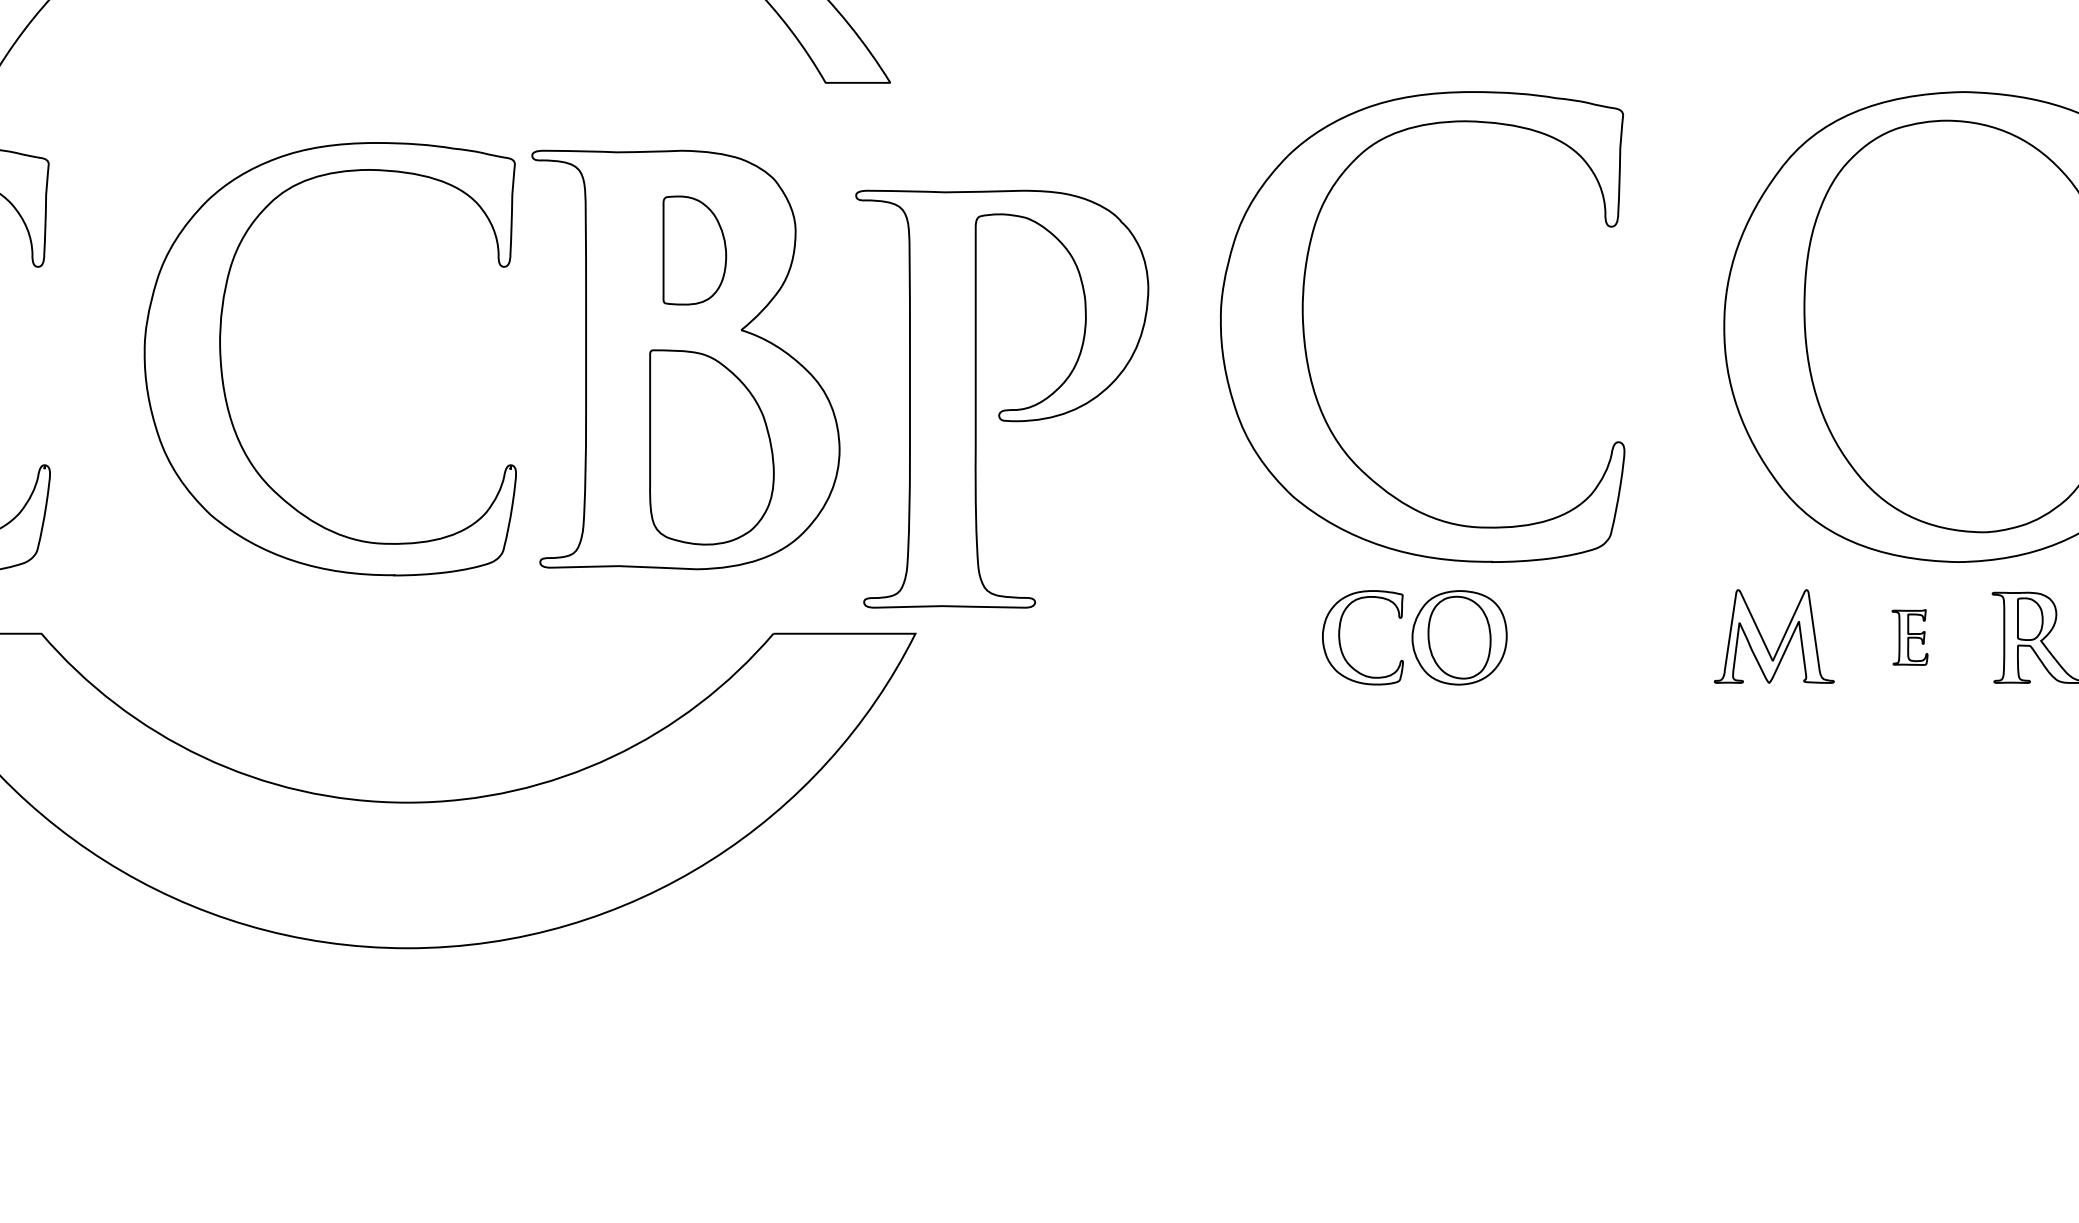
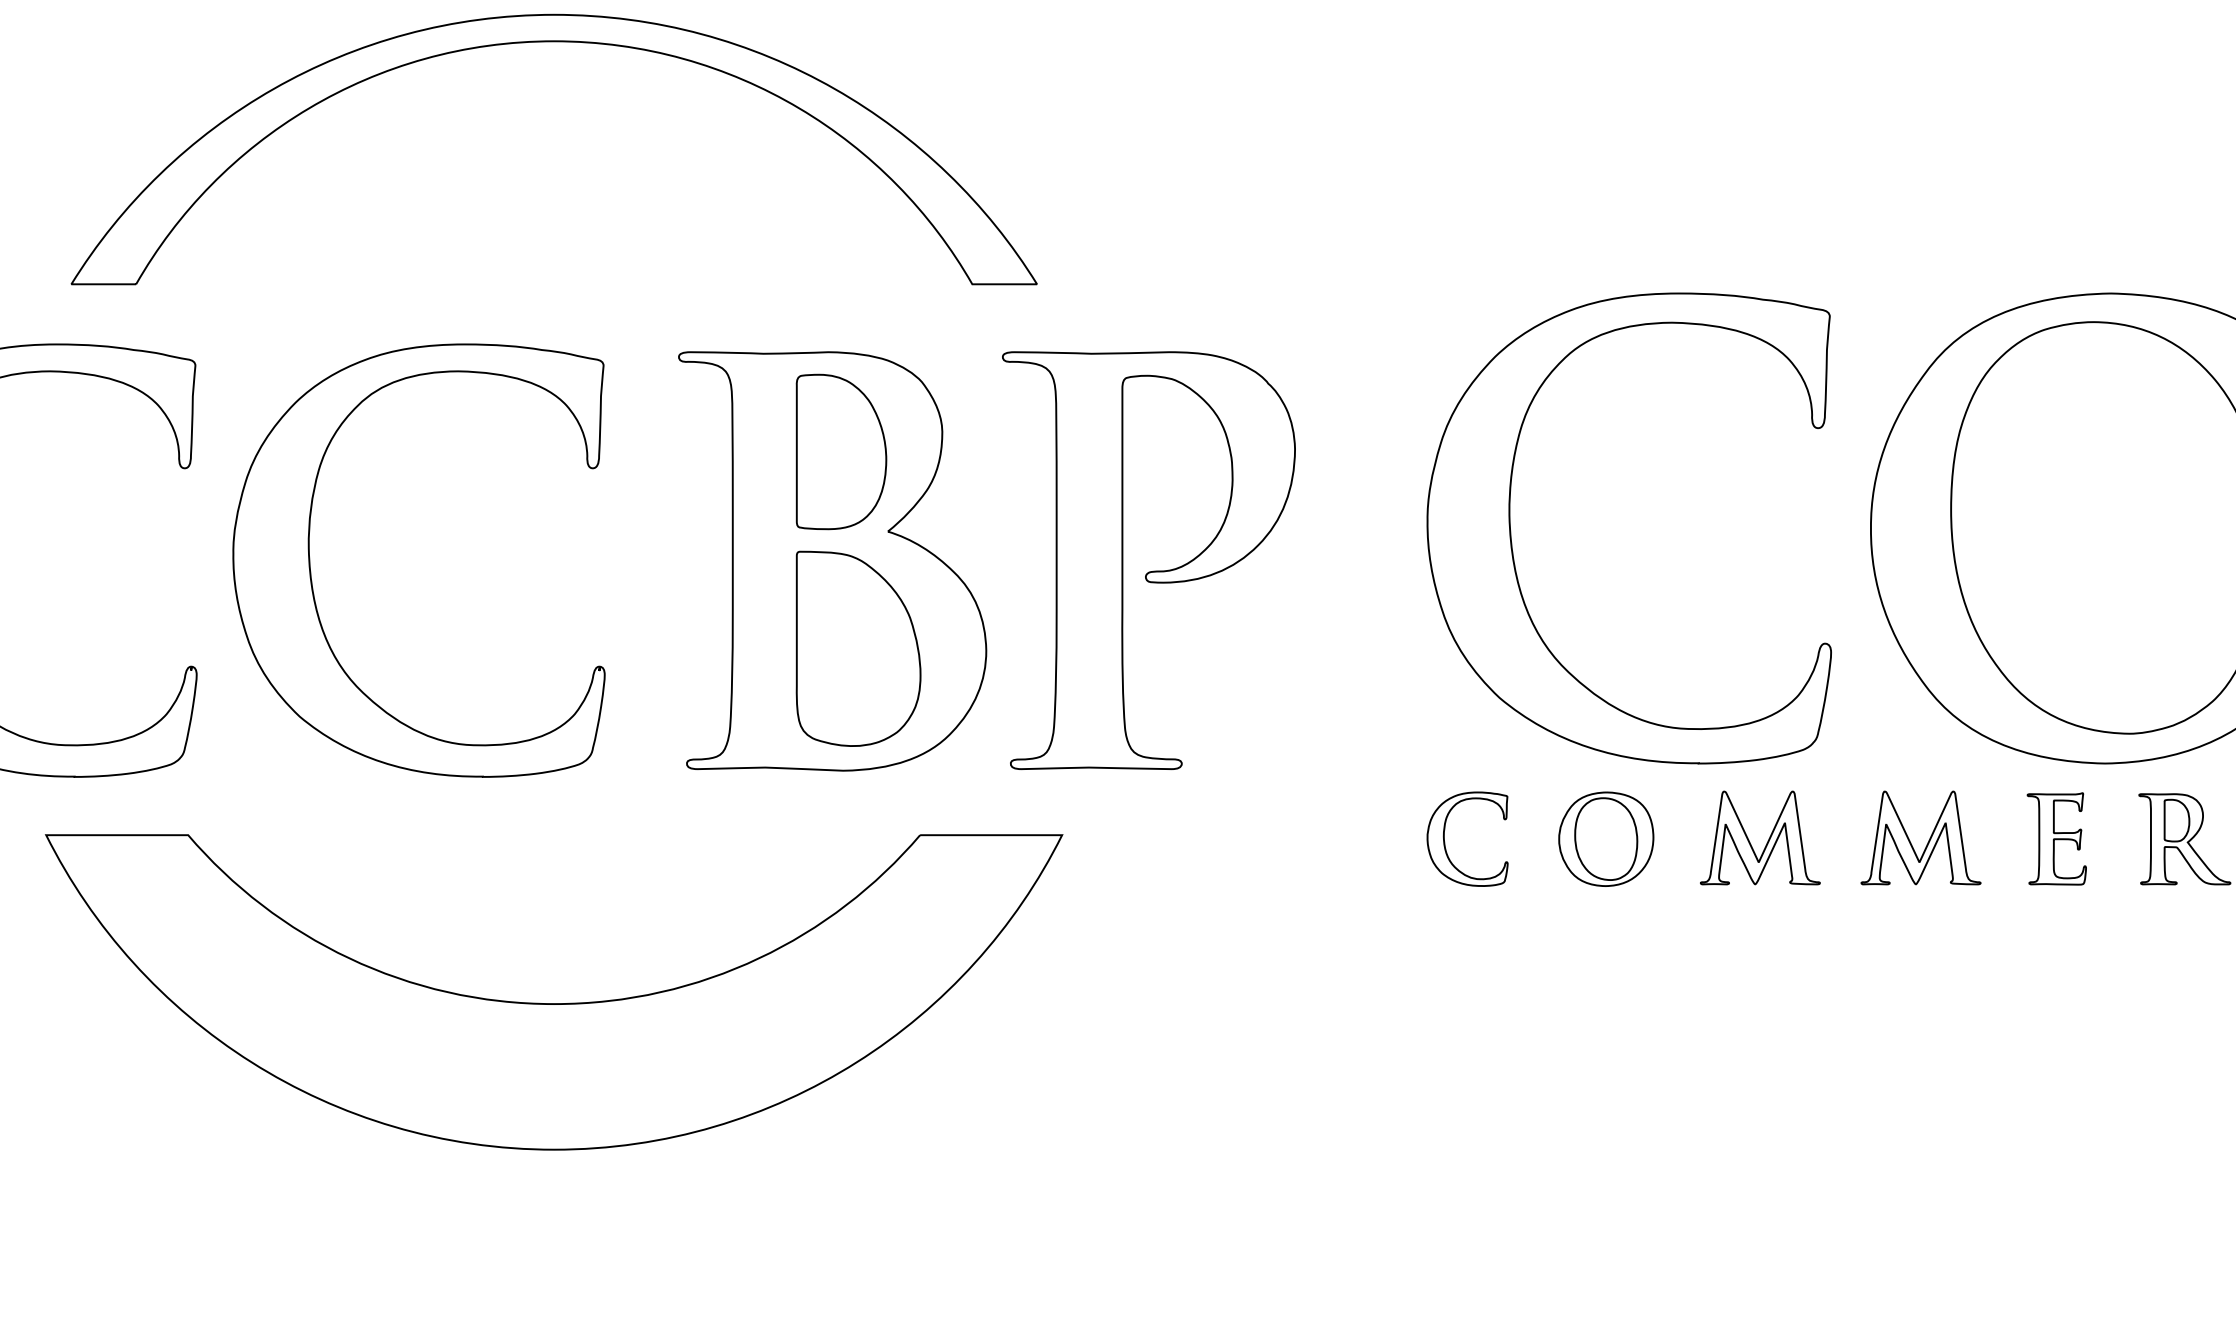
part: (694, 250) -> (841, 451), size x1.43
part: (1305, 342) -> (1512, 543), moved
part: (222, 370) -> (311, 571), moved
part: (1001, 410) -> (1148, 571), moved
part: (1909, 637) -> (2056, 838), size x1.67
part: (1620, 639) -> (1767, 840), added
part: (1340, 641) -> (1445, 842), moved

